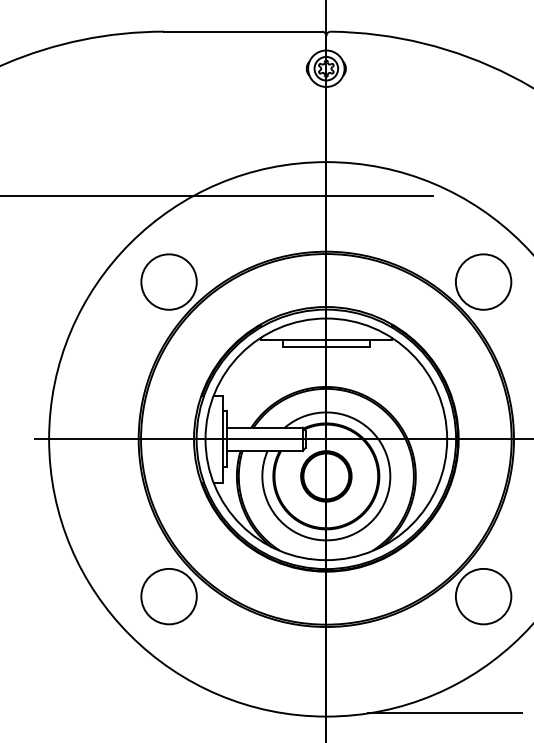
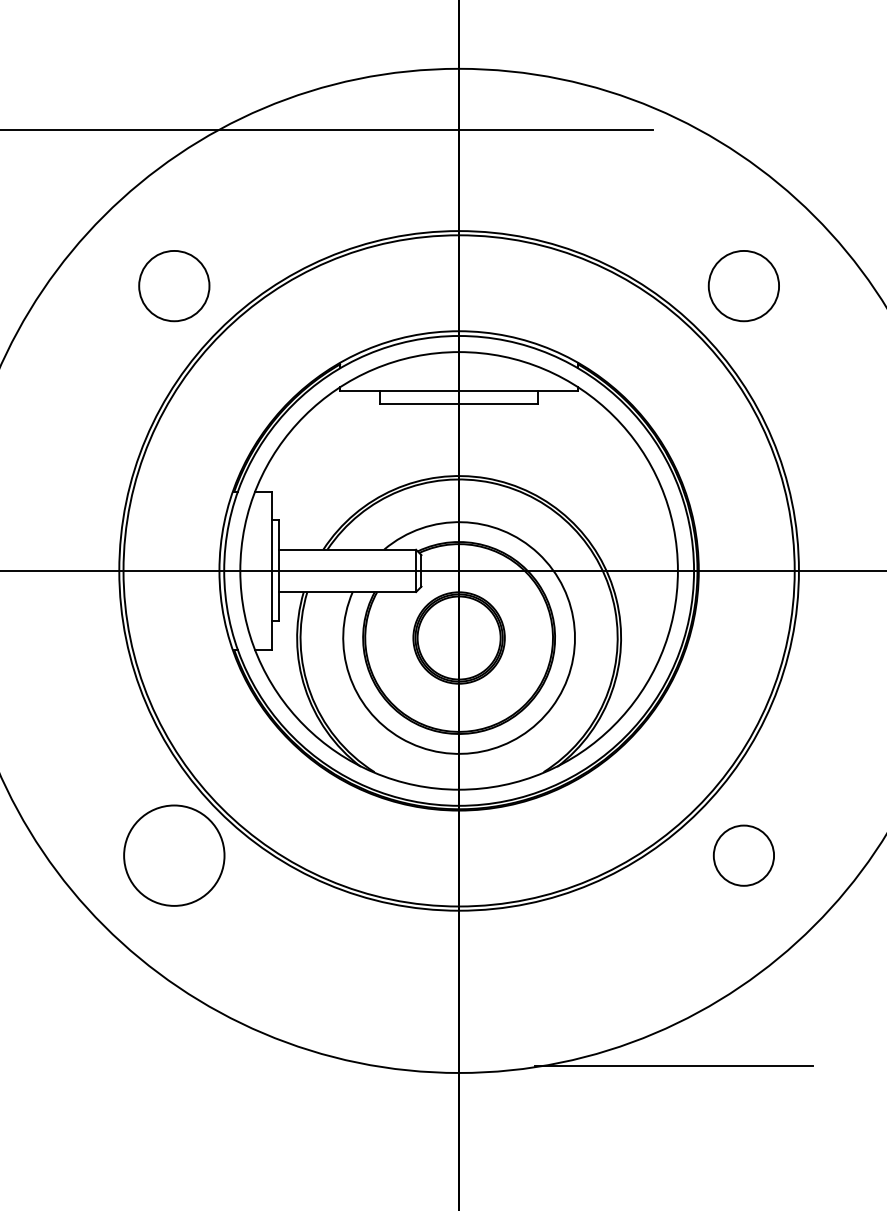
circle: (168, 281) -> (173, 285), size x0.7
circle: (483, 281) -> (743, 285), size x0.7
circle: (483, 596) -> (743, 855), size x0.6

